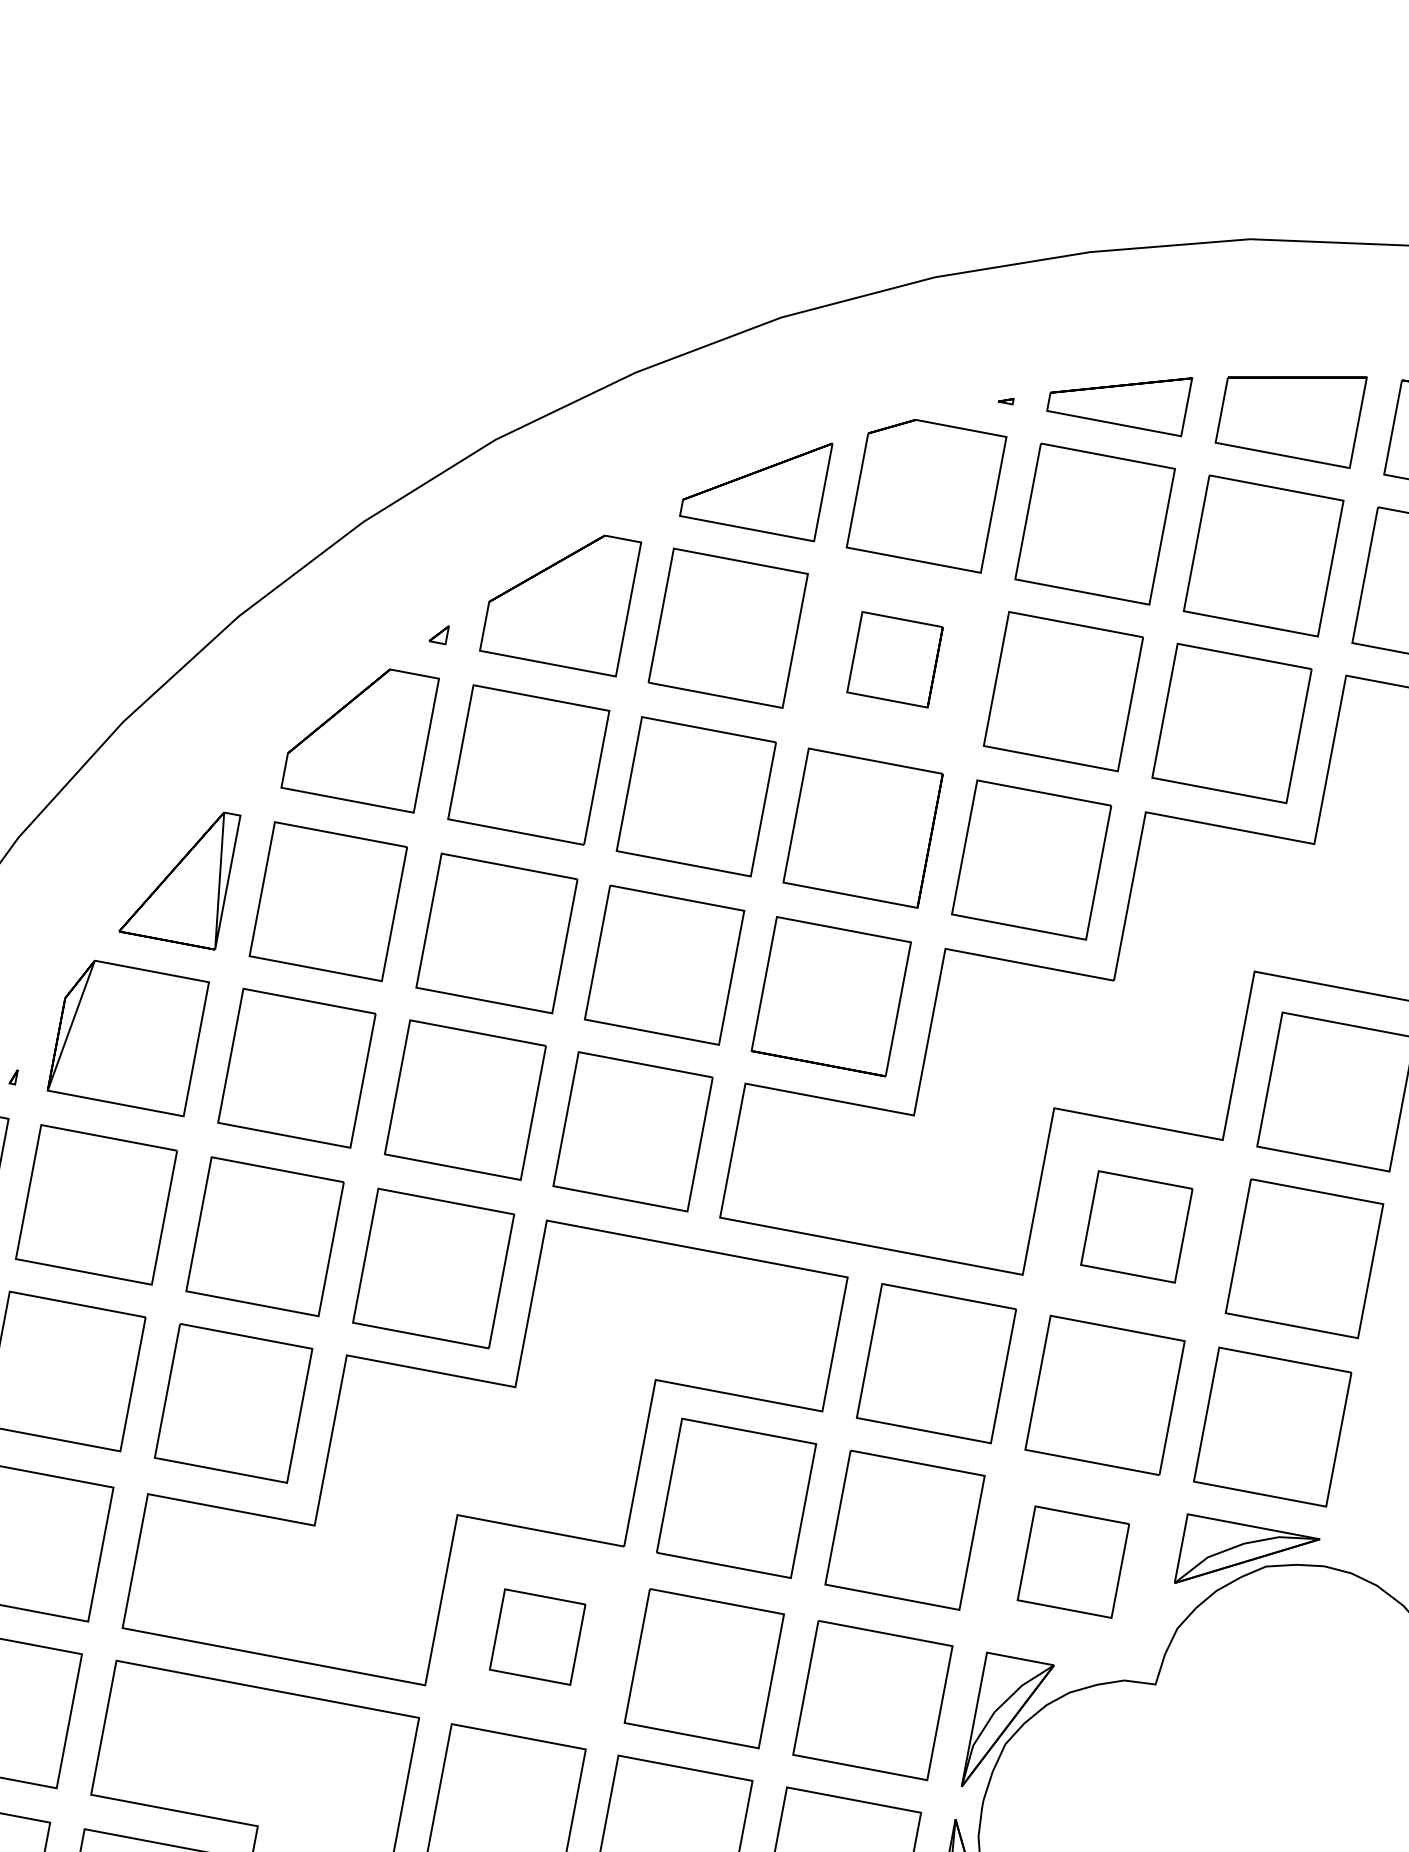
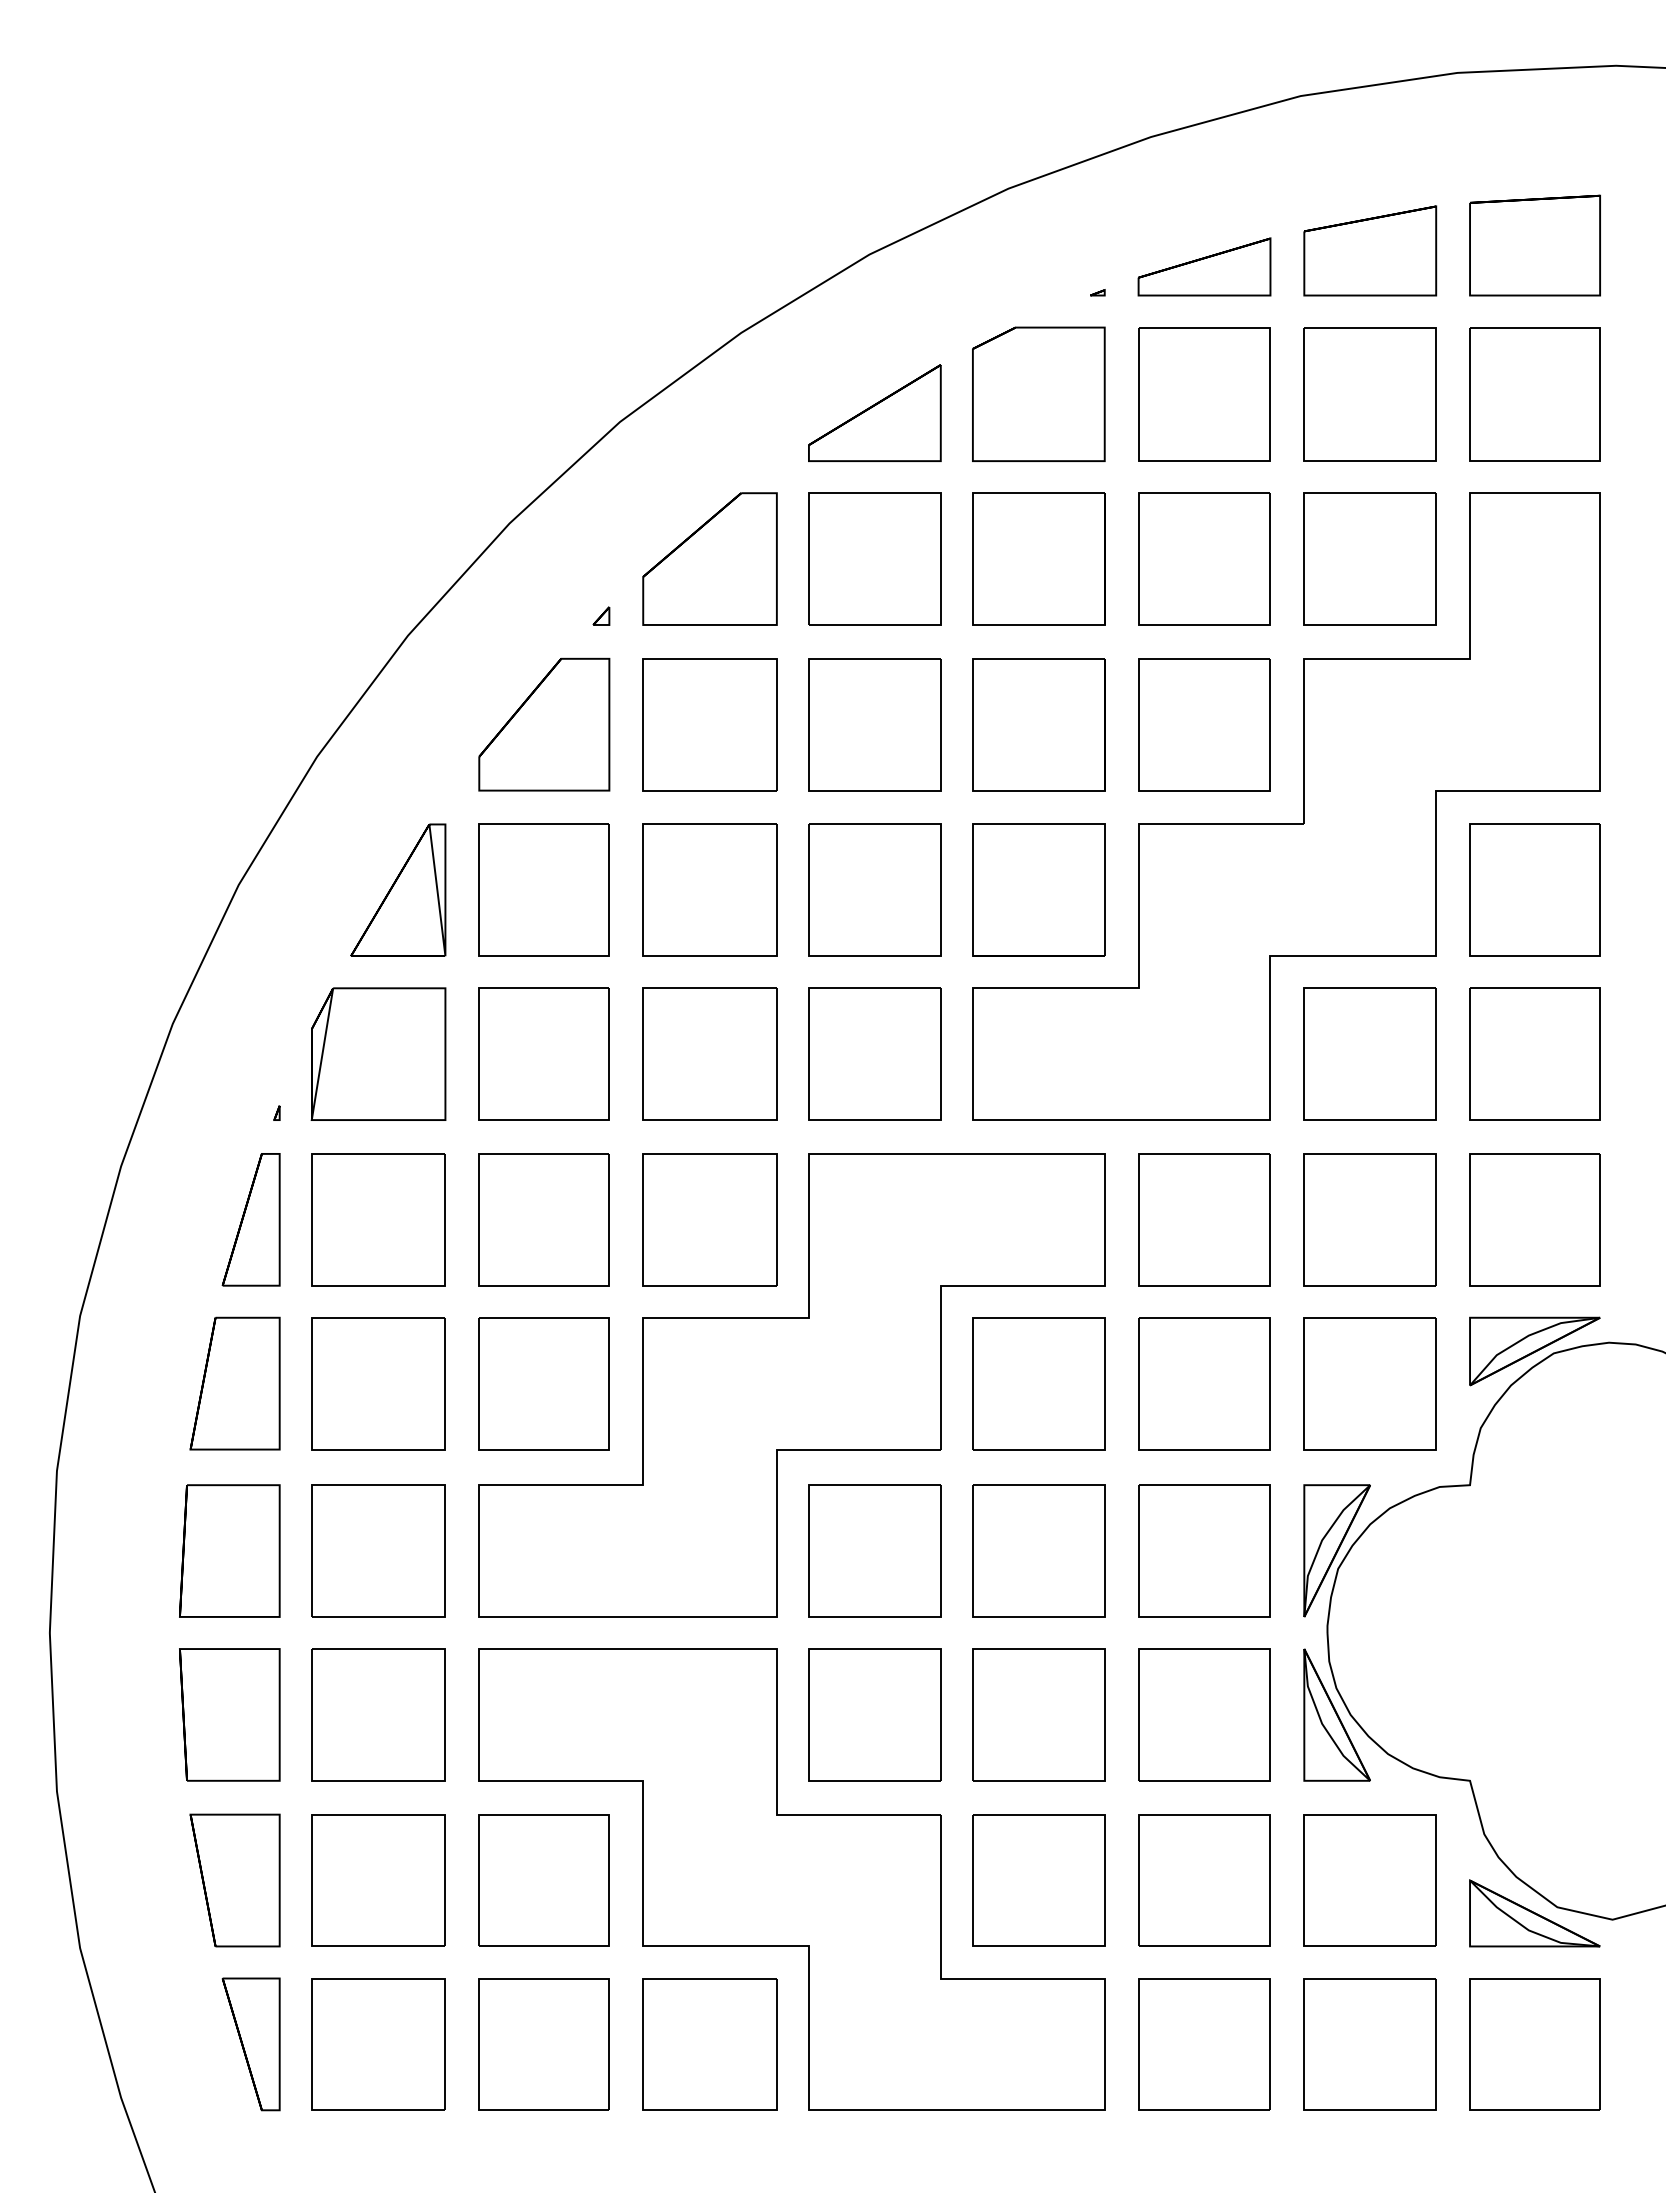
part: (894, 659) -> (1038, 558), size x1.67
part: (1136, 1226) -> (1369, 1053), size x1.43
part: (1072, 1561) -> (1369, 1383), size x1.43
part: (537, 1636) -> (874, 1550), size x1.67

